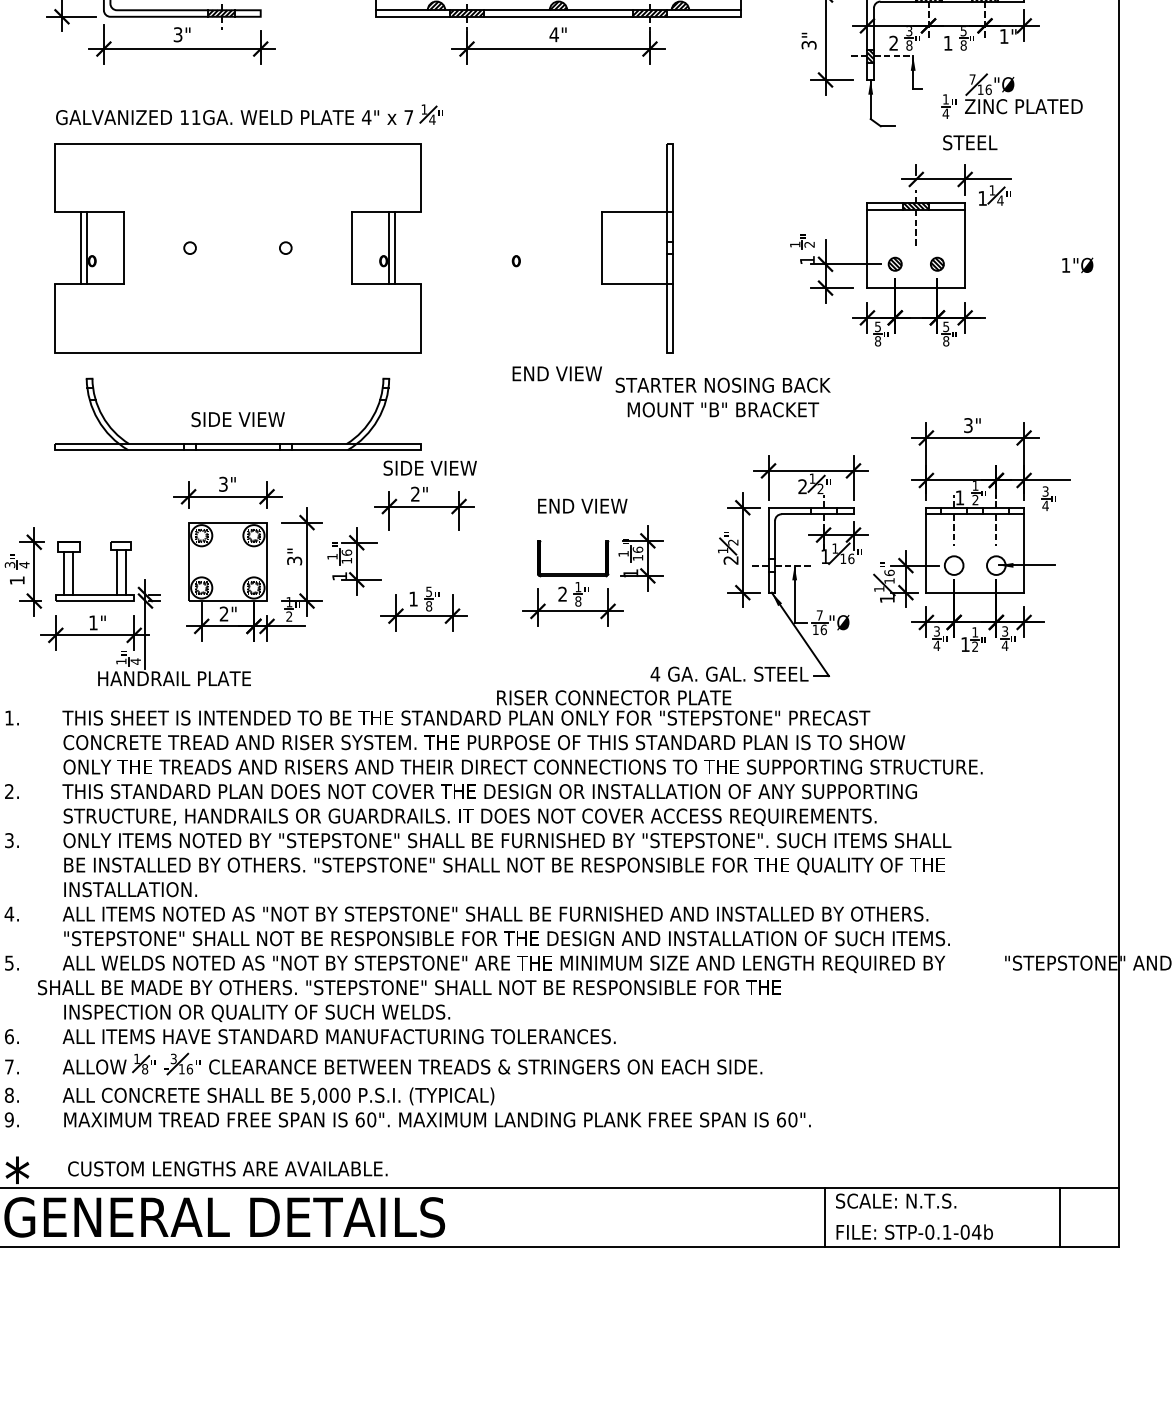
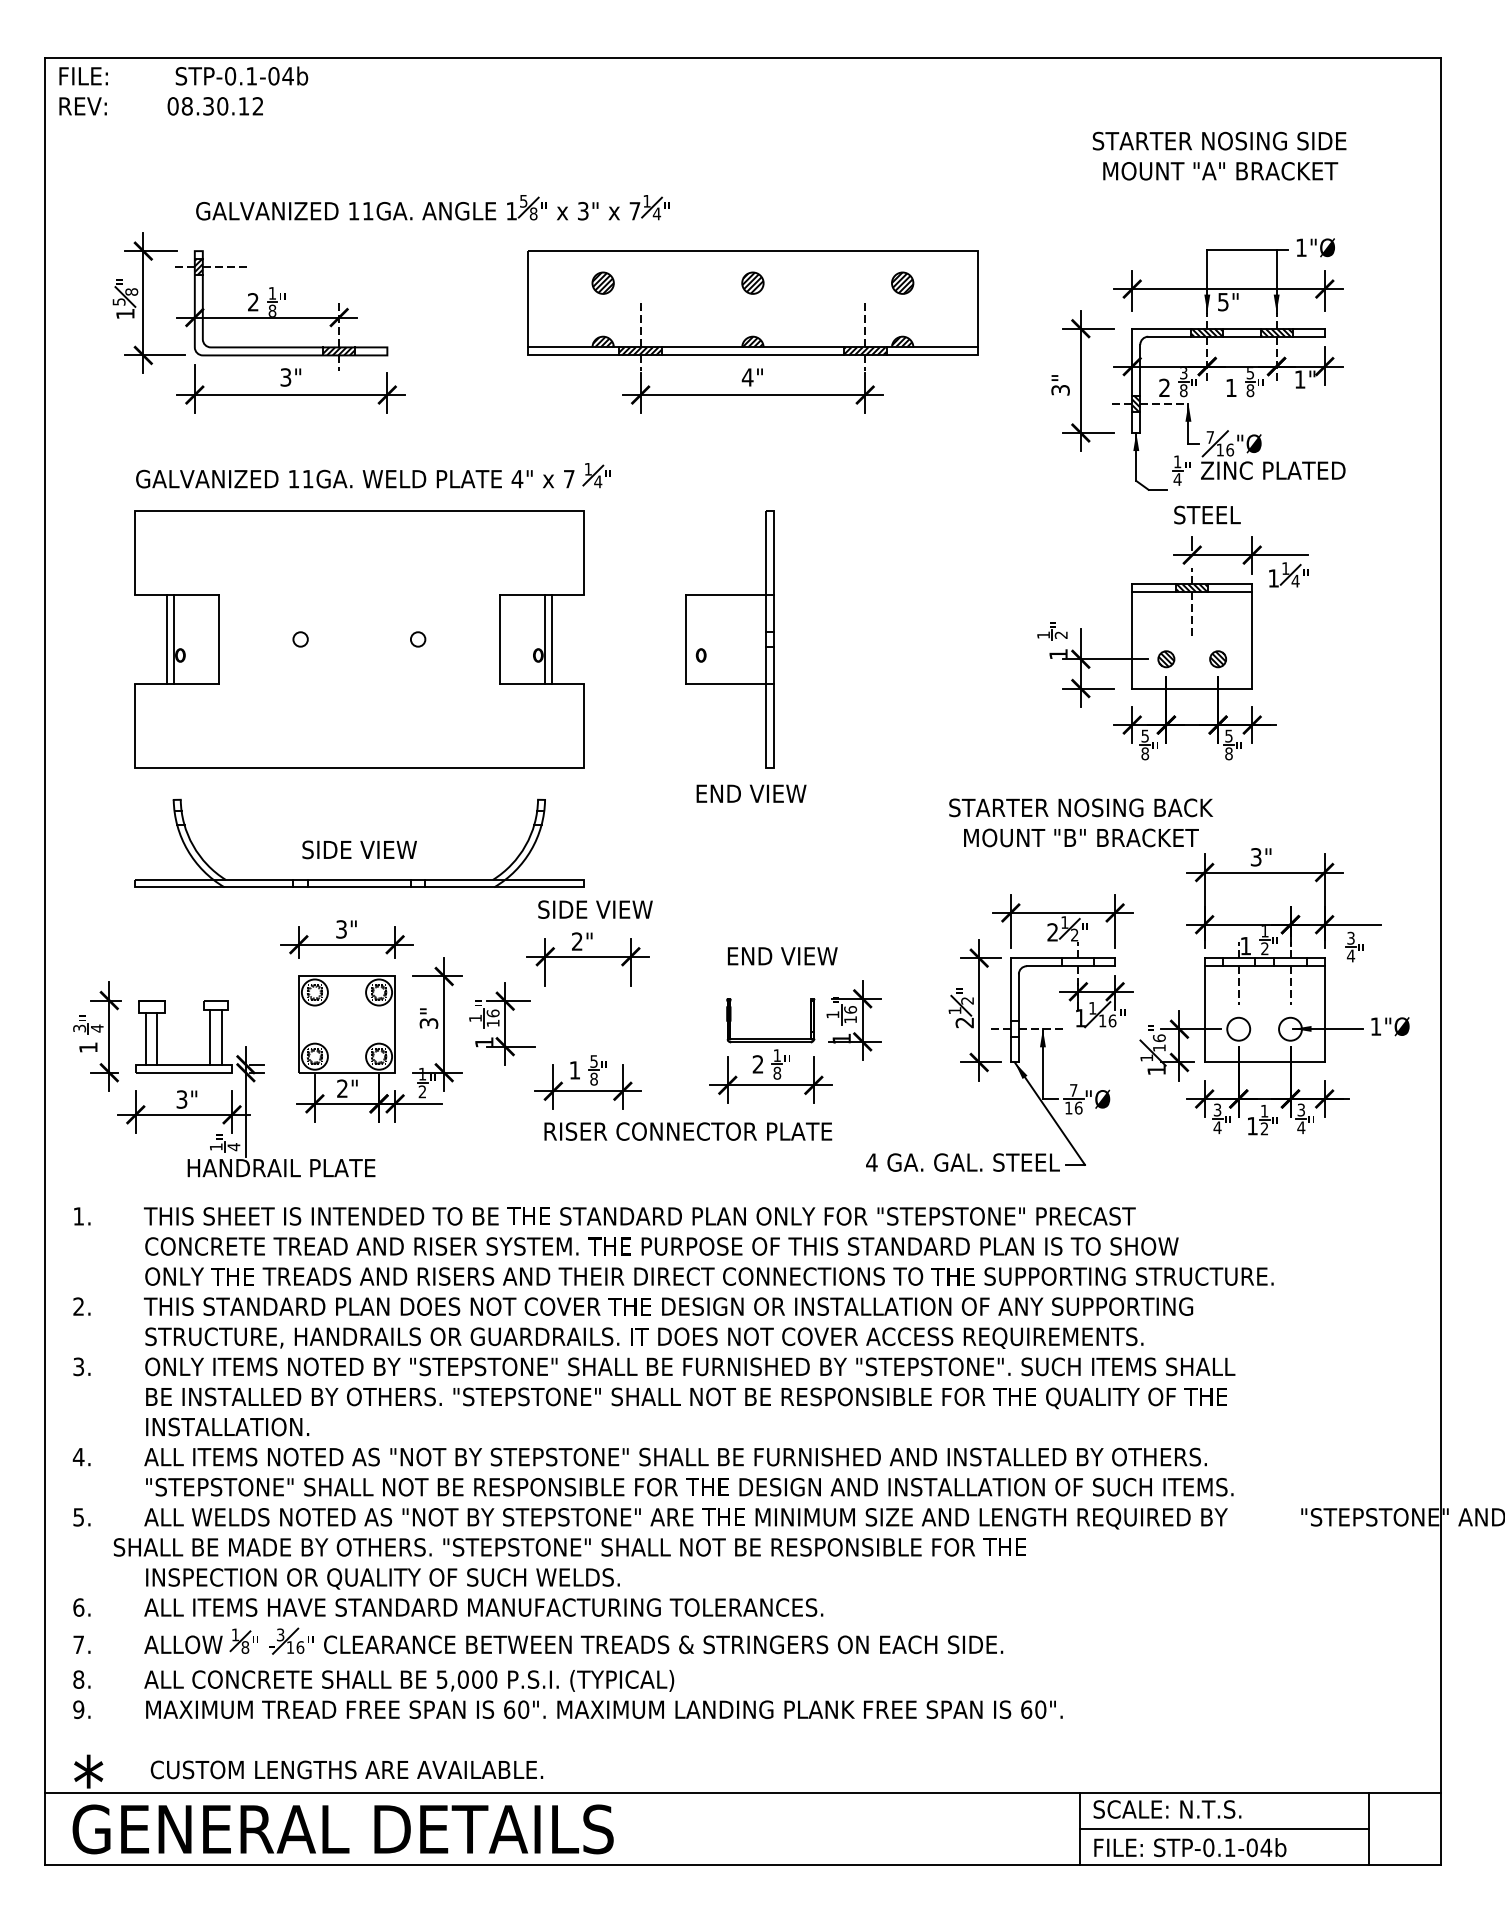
part: (1011, 112) -> (1258, 477), moved
part: (637, 248) -> (729, 639), moved
text: (1077, 265) -> (1390, 1026), moved
text: (723, 397) -> (1081, 822), moved
text: (93, 622) -> (181, 1099), 1" -> 3"
text: (614, 697) -> (688, 1131), moved
line: (942, 1217) -> (1224, 1829), added

